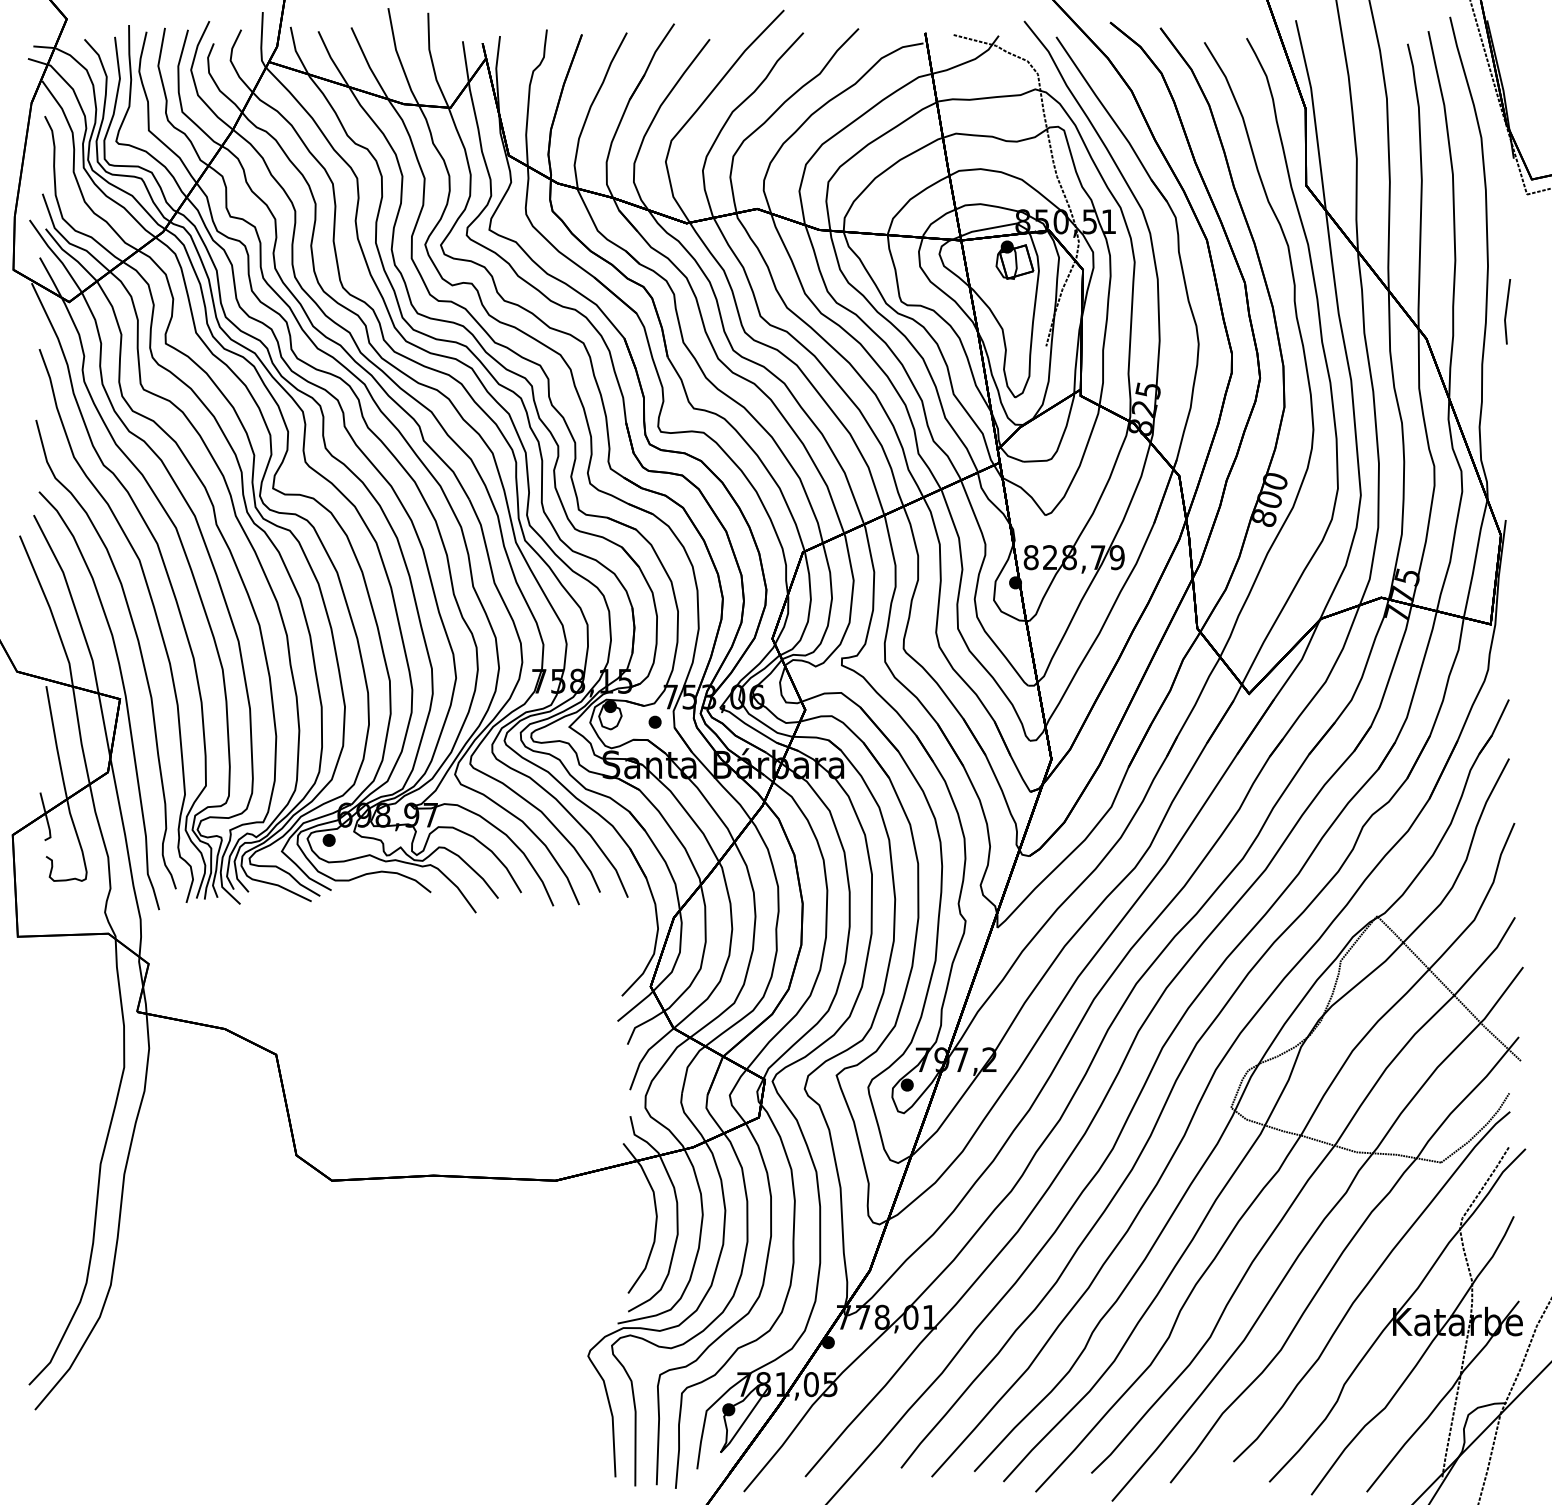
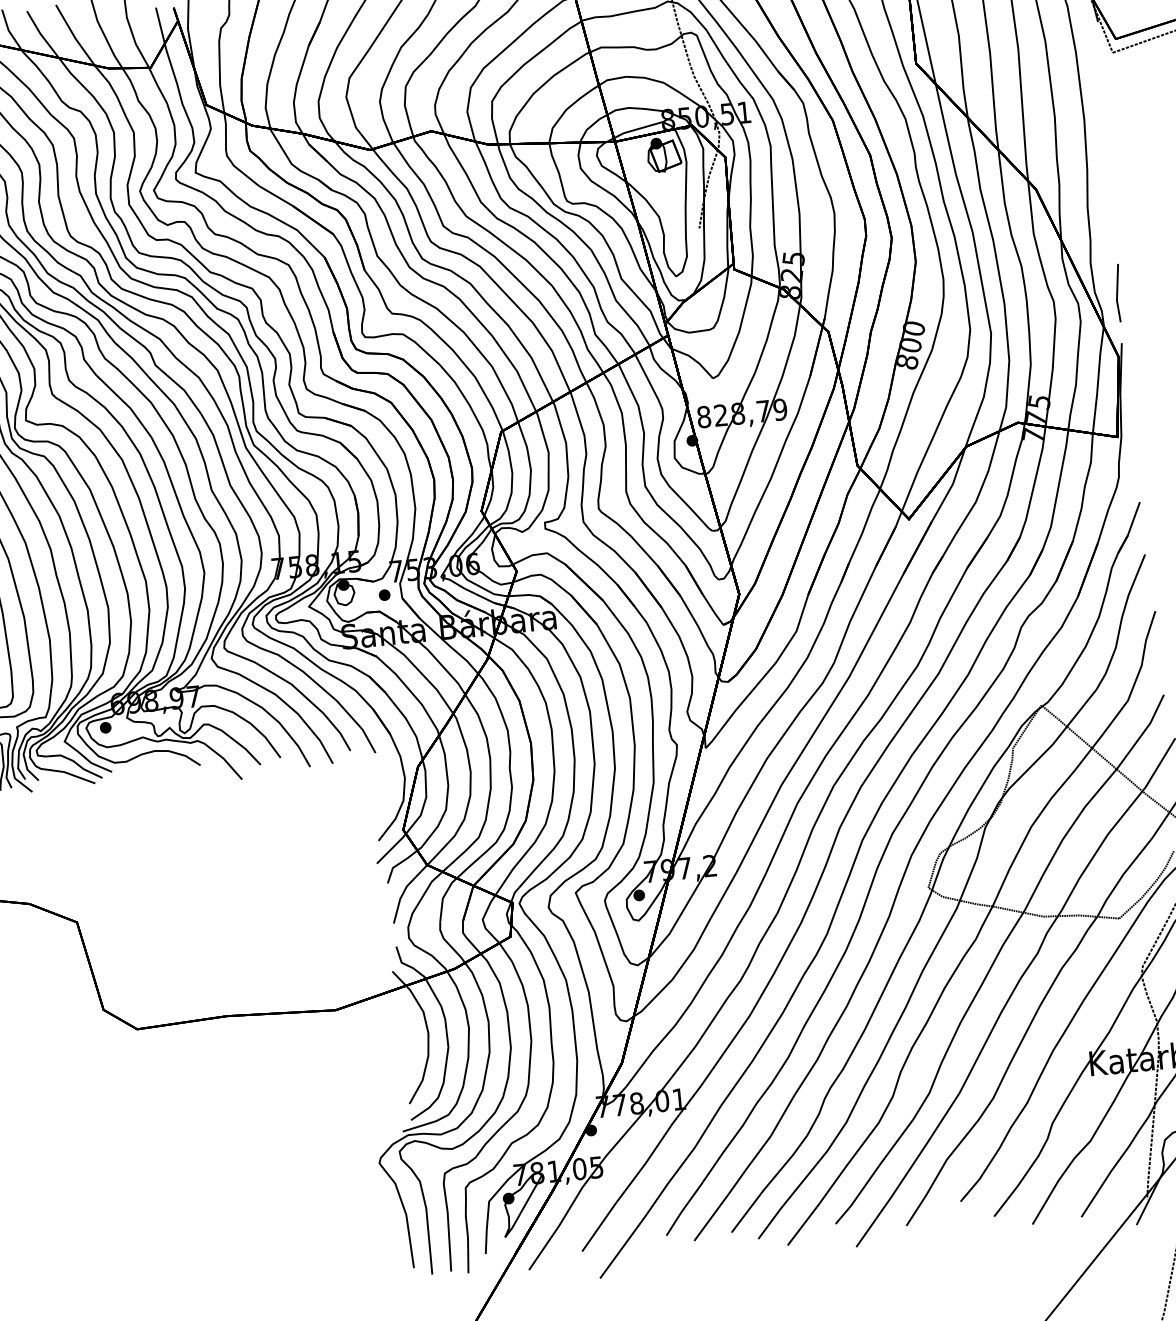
line: (1507, 310) -> (1118, 292), moved

